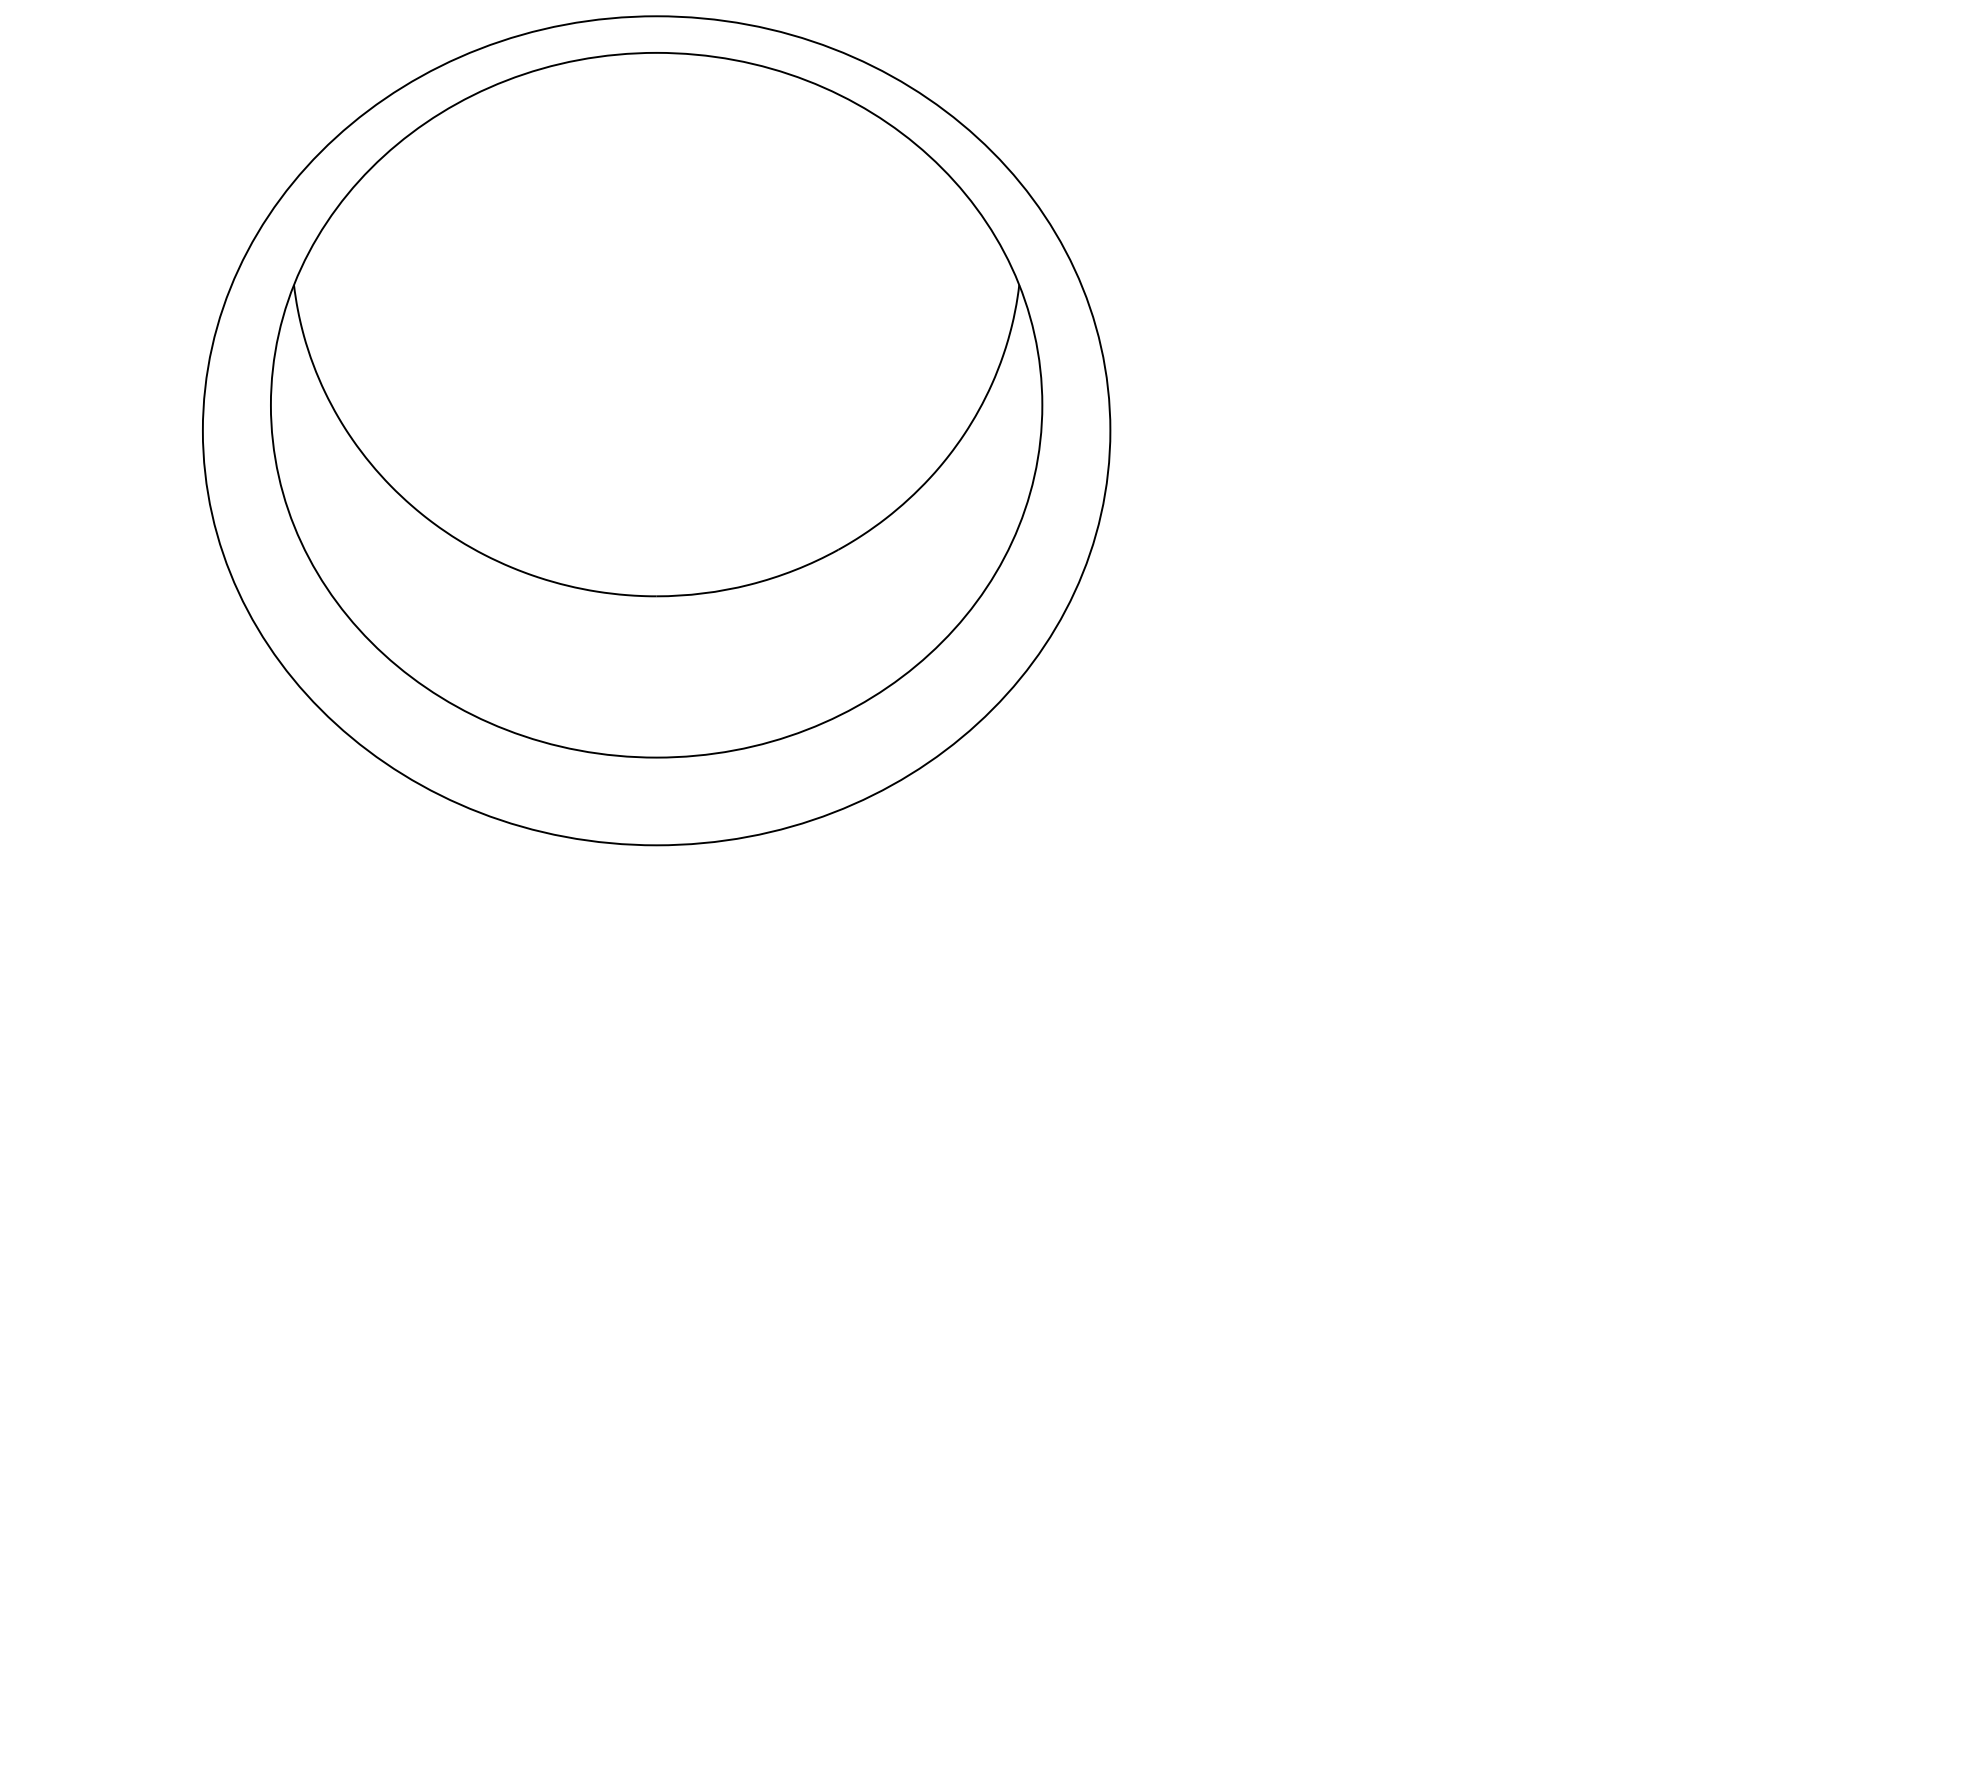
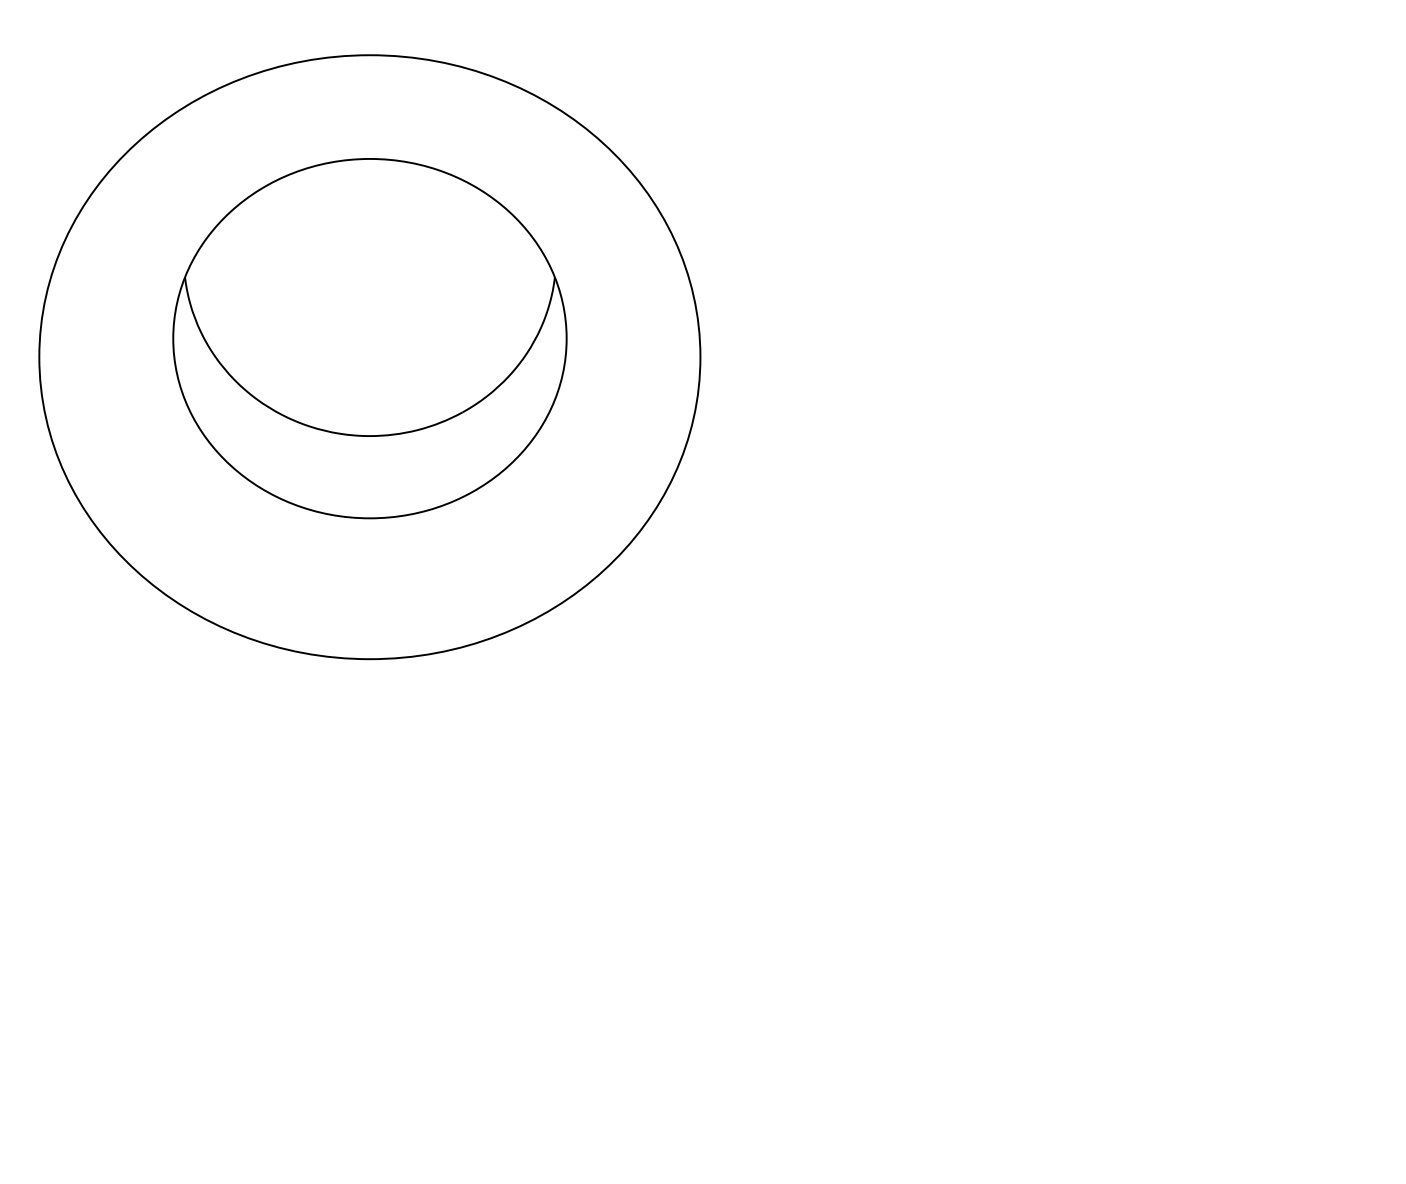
part: (656, 405) -> (369, 338), size x0.7

